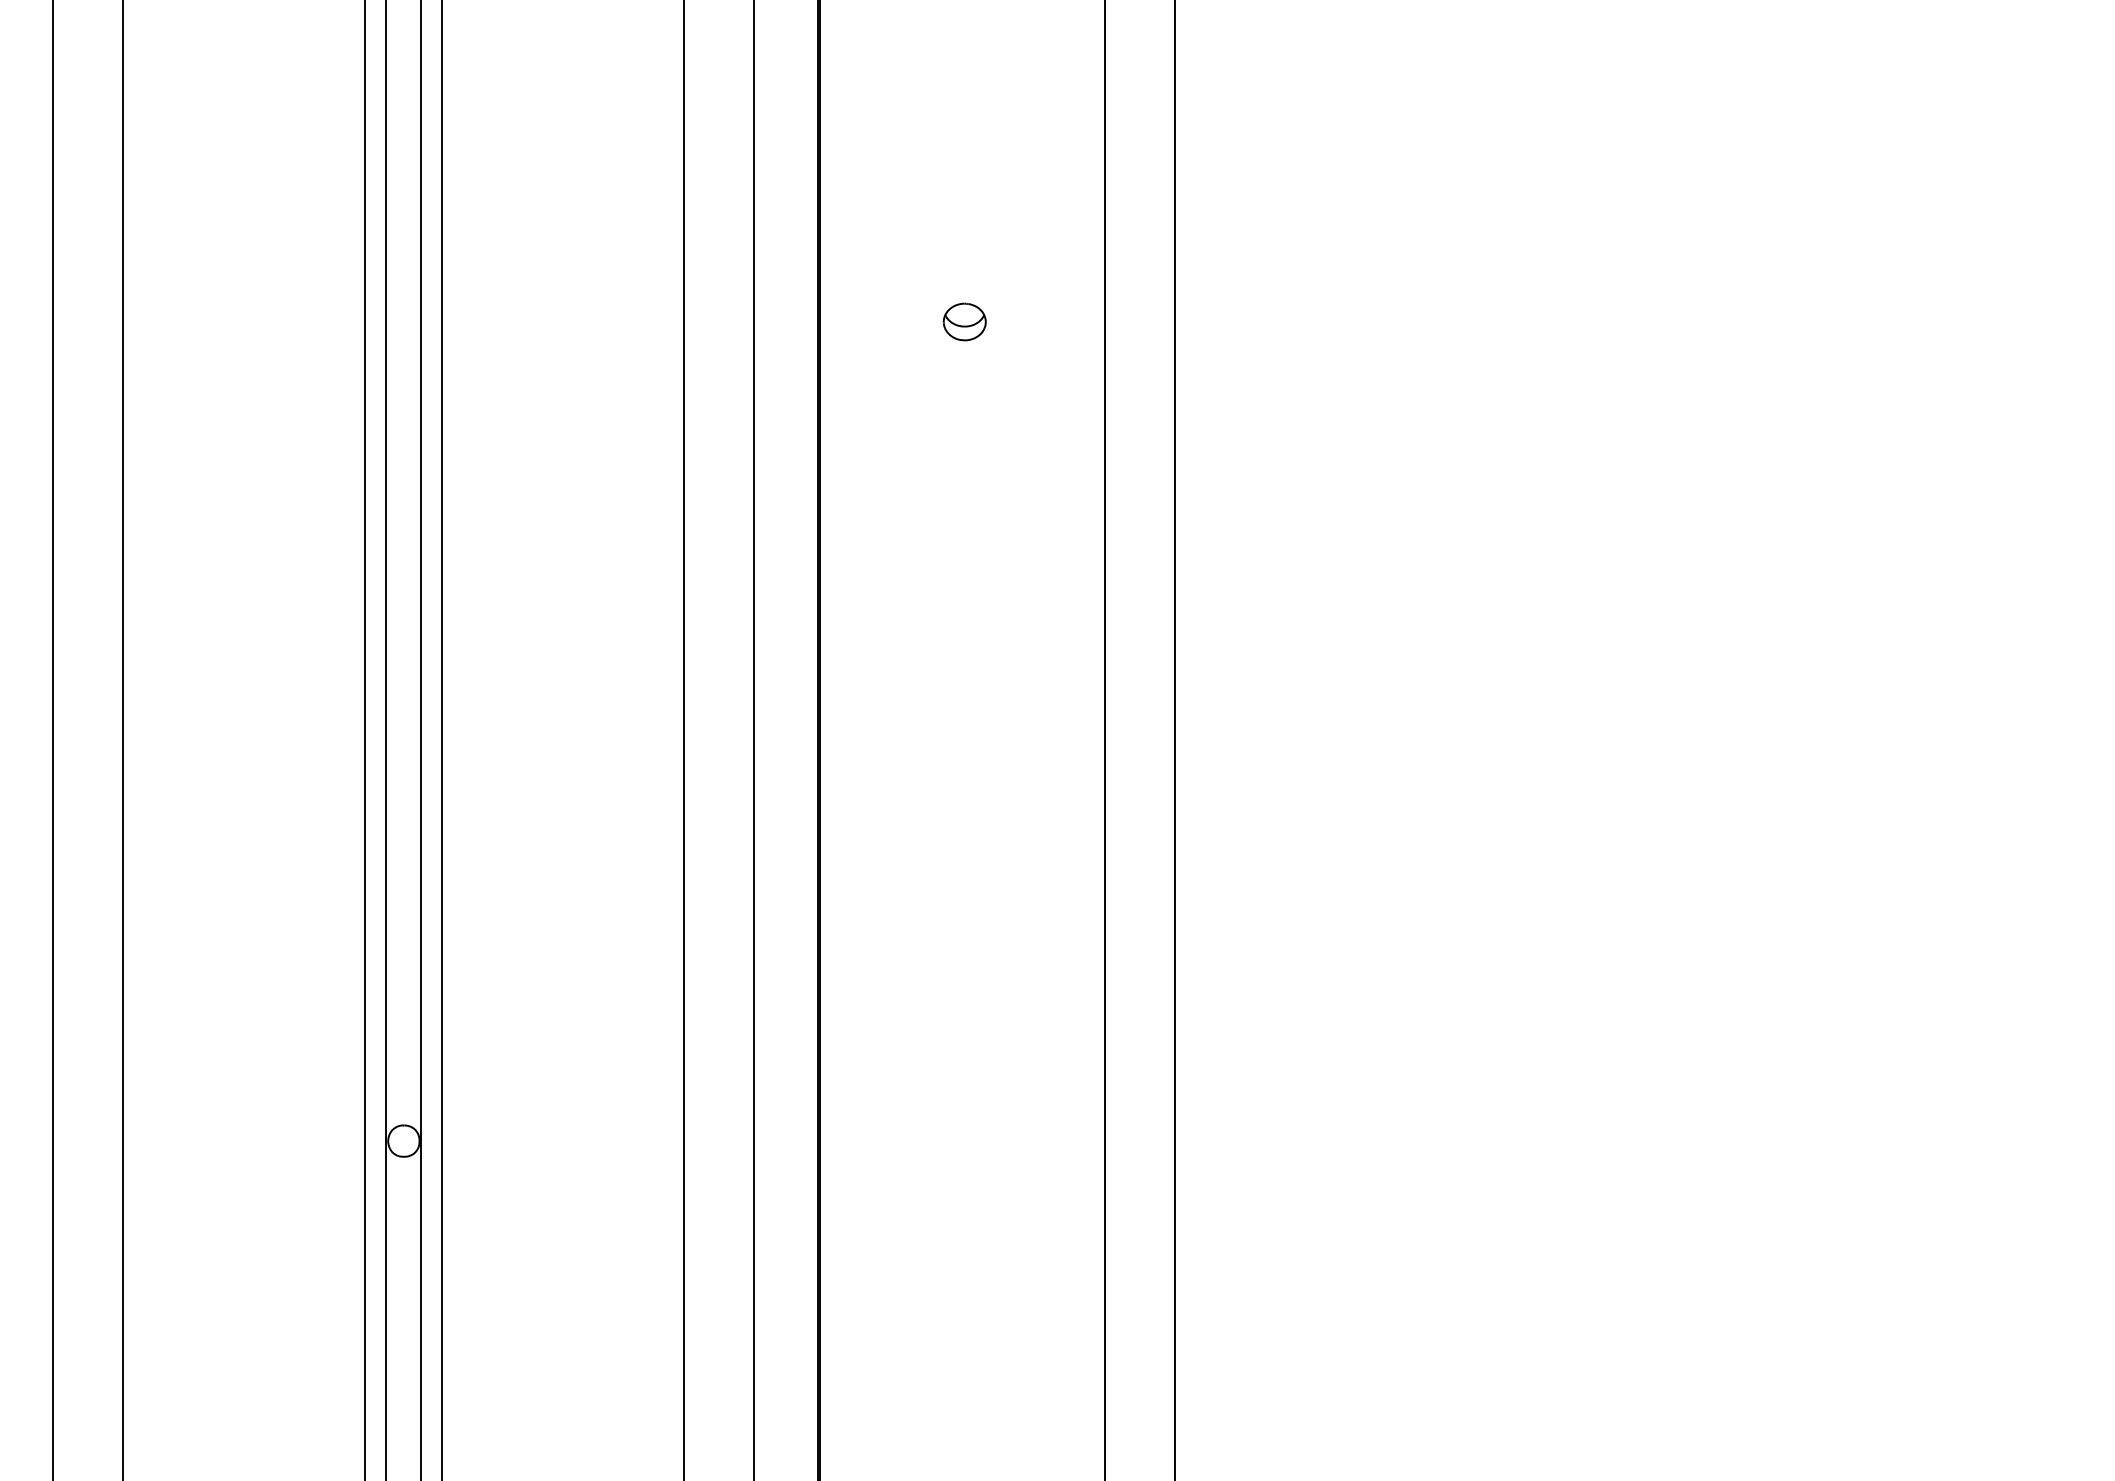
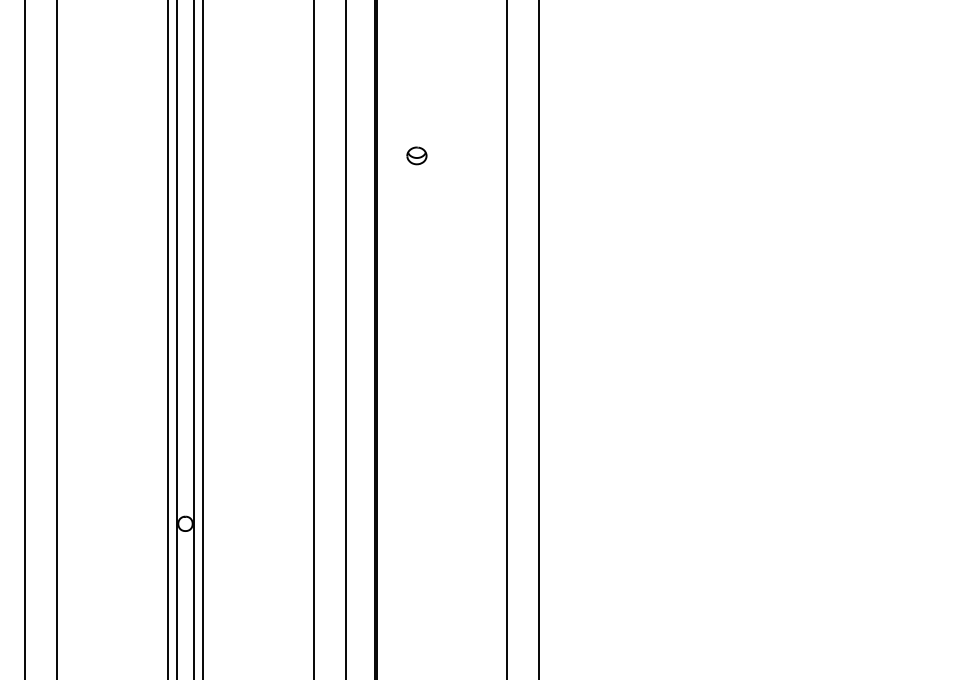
part: (963, 321) -> (416, 155), moved

